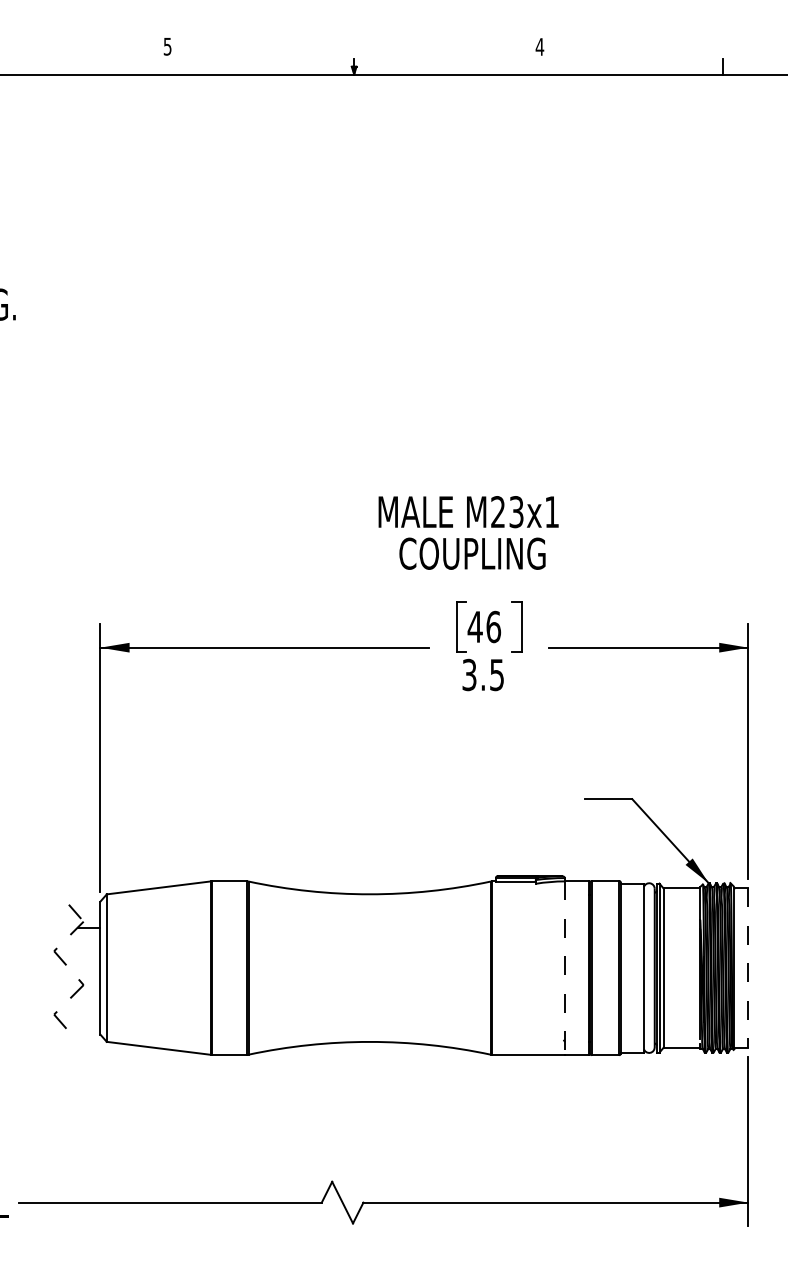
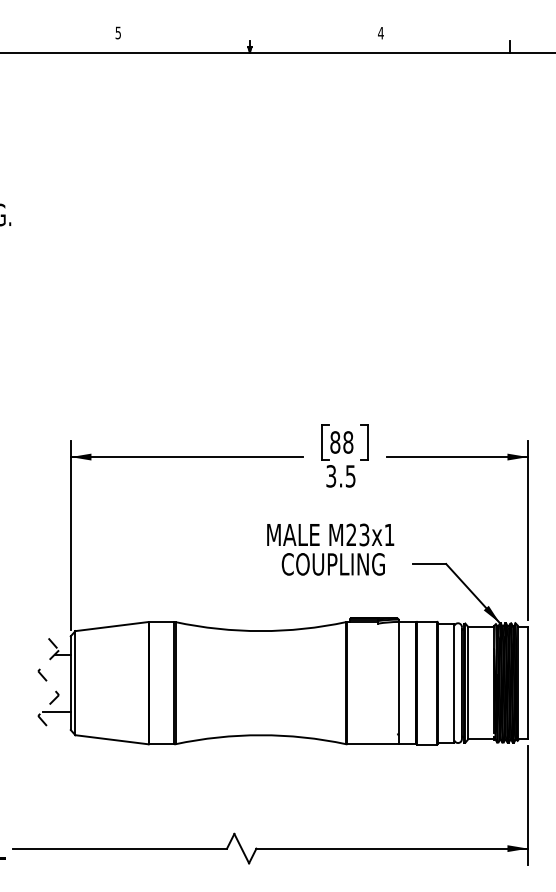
text: (468, 532) -> (330, 549), moved
text: (484, 626) -> (341, 442), 46 -> 88
line: (565, 968) -> (399, 683), dashed -> solid
line: (748, 968) -> (528, 683), dashed -> solid
line: (80, 1008) -> (56, 711), added

